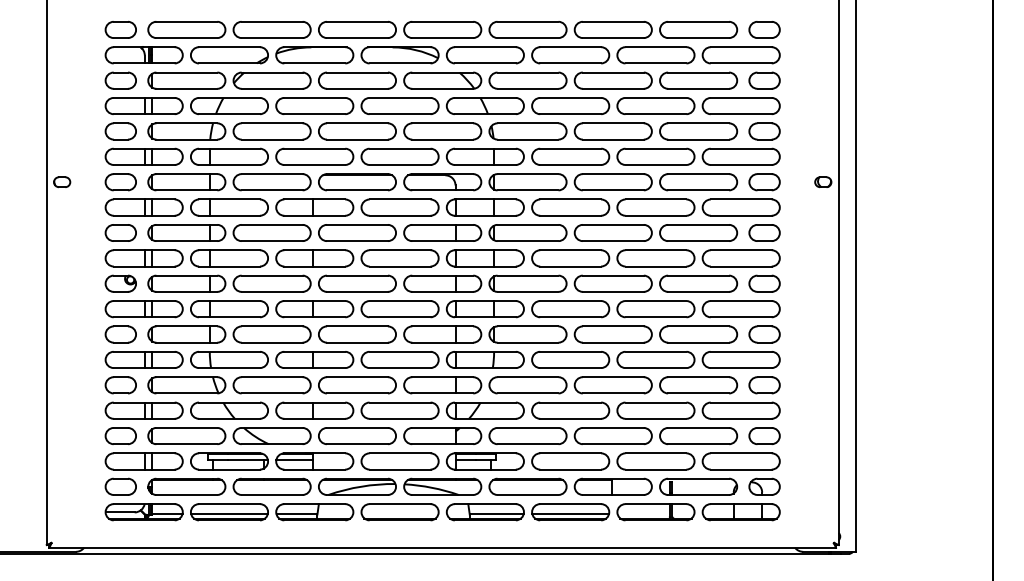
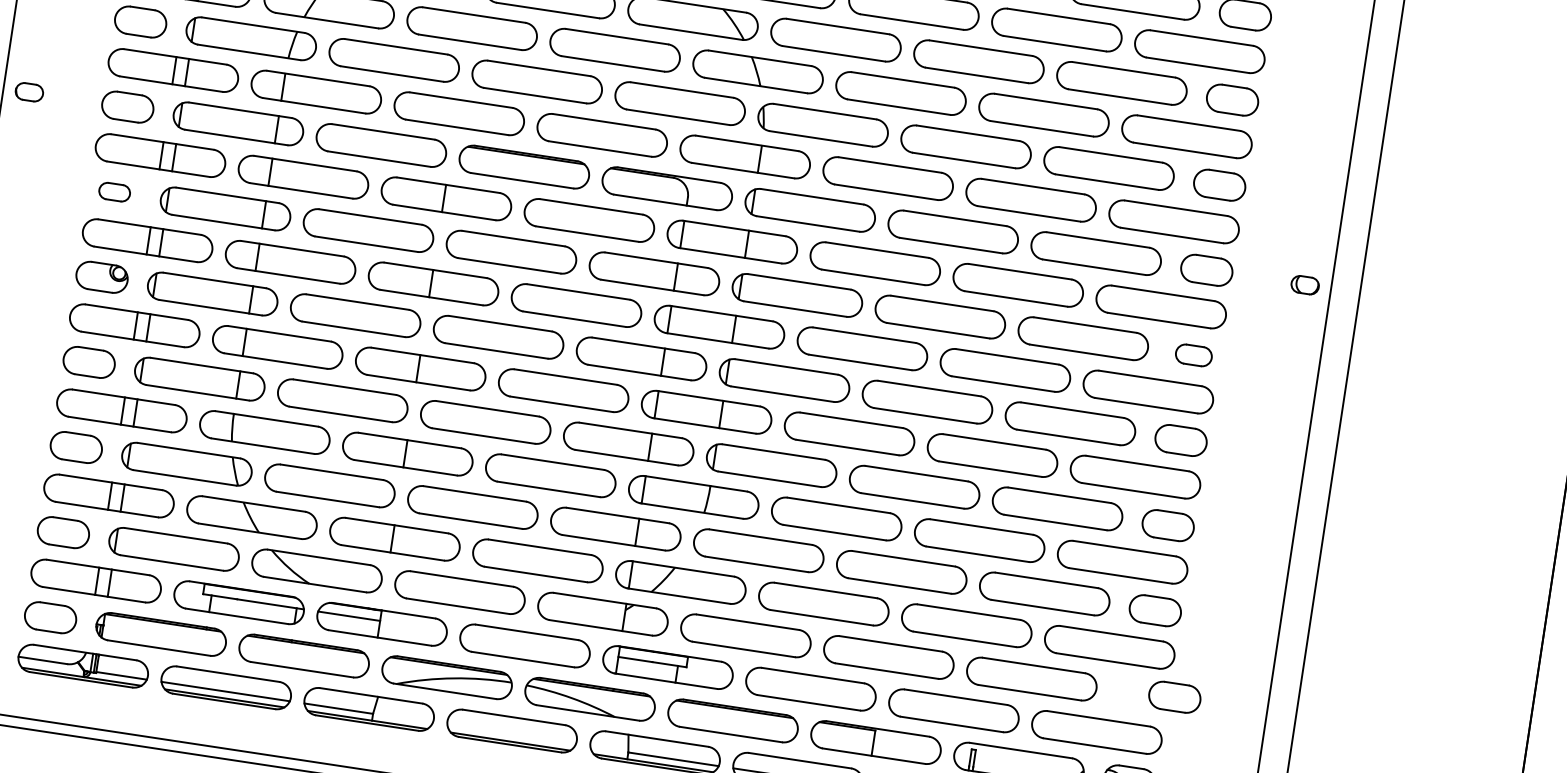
part: (120, 232) -> (114, 191), size x0.6
part: (764, 232) -> (1193, 354), size x0.7
part: (764, 435) -> (1174, 696), moved

